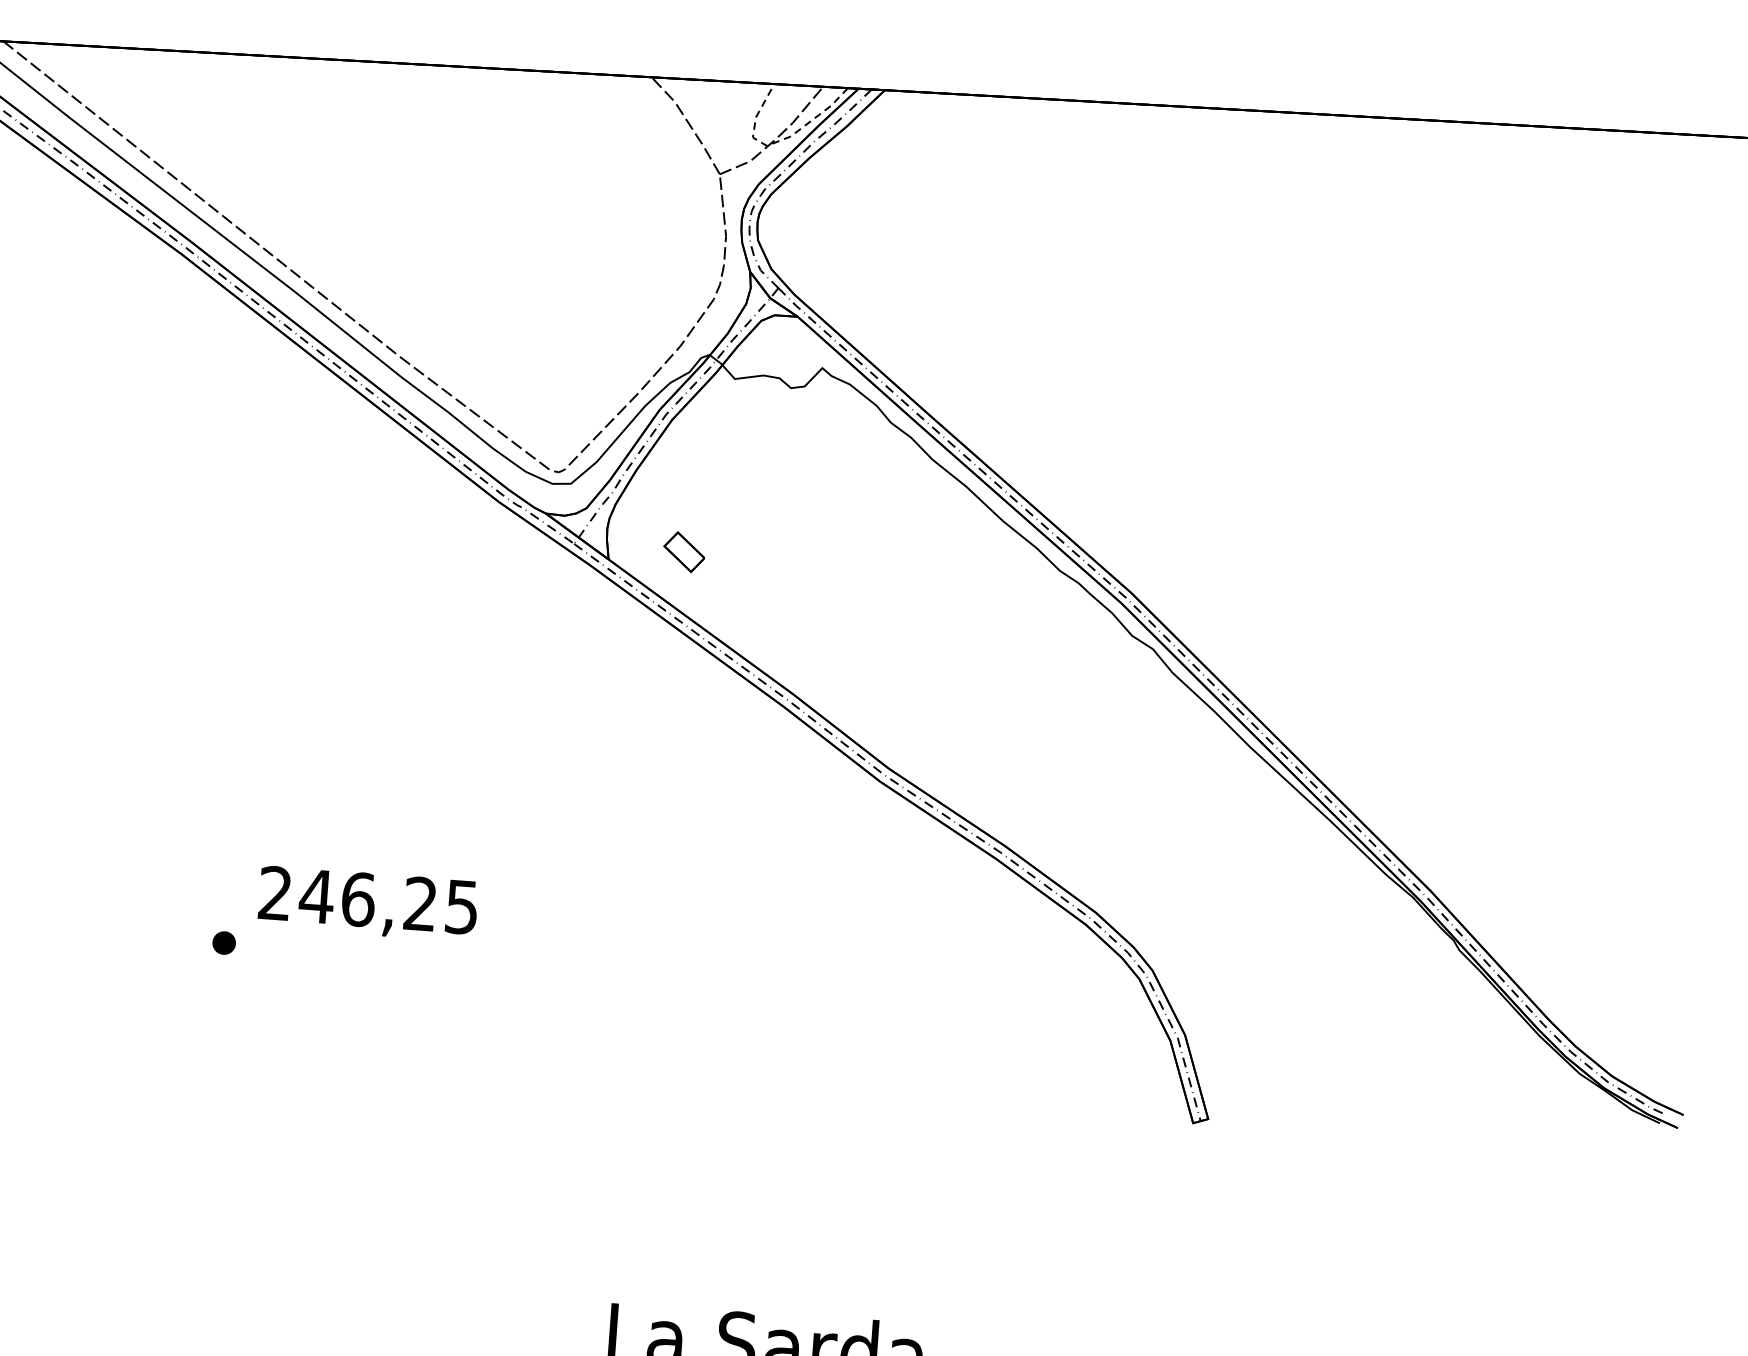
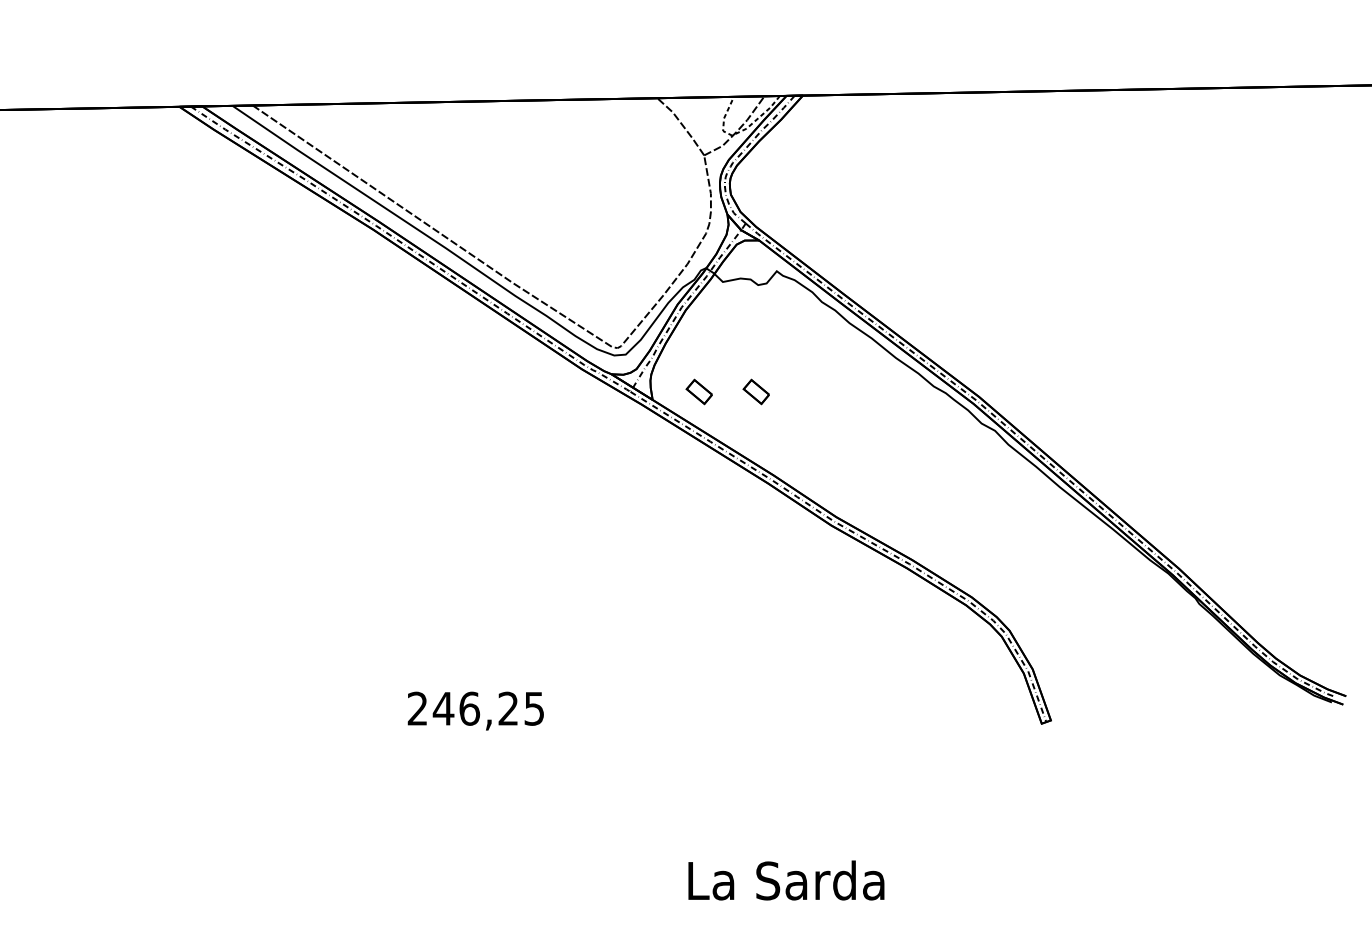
part: (774, 558) -> (755, 391), added
text: (367, 902) -> (475, 710), moved
part: (224, 942) -> (431, 655), removed

